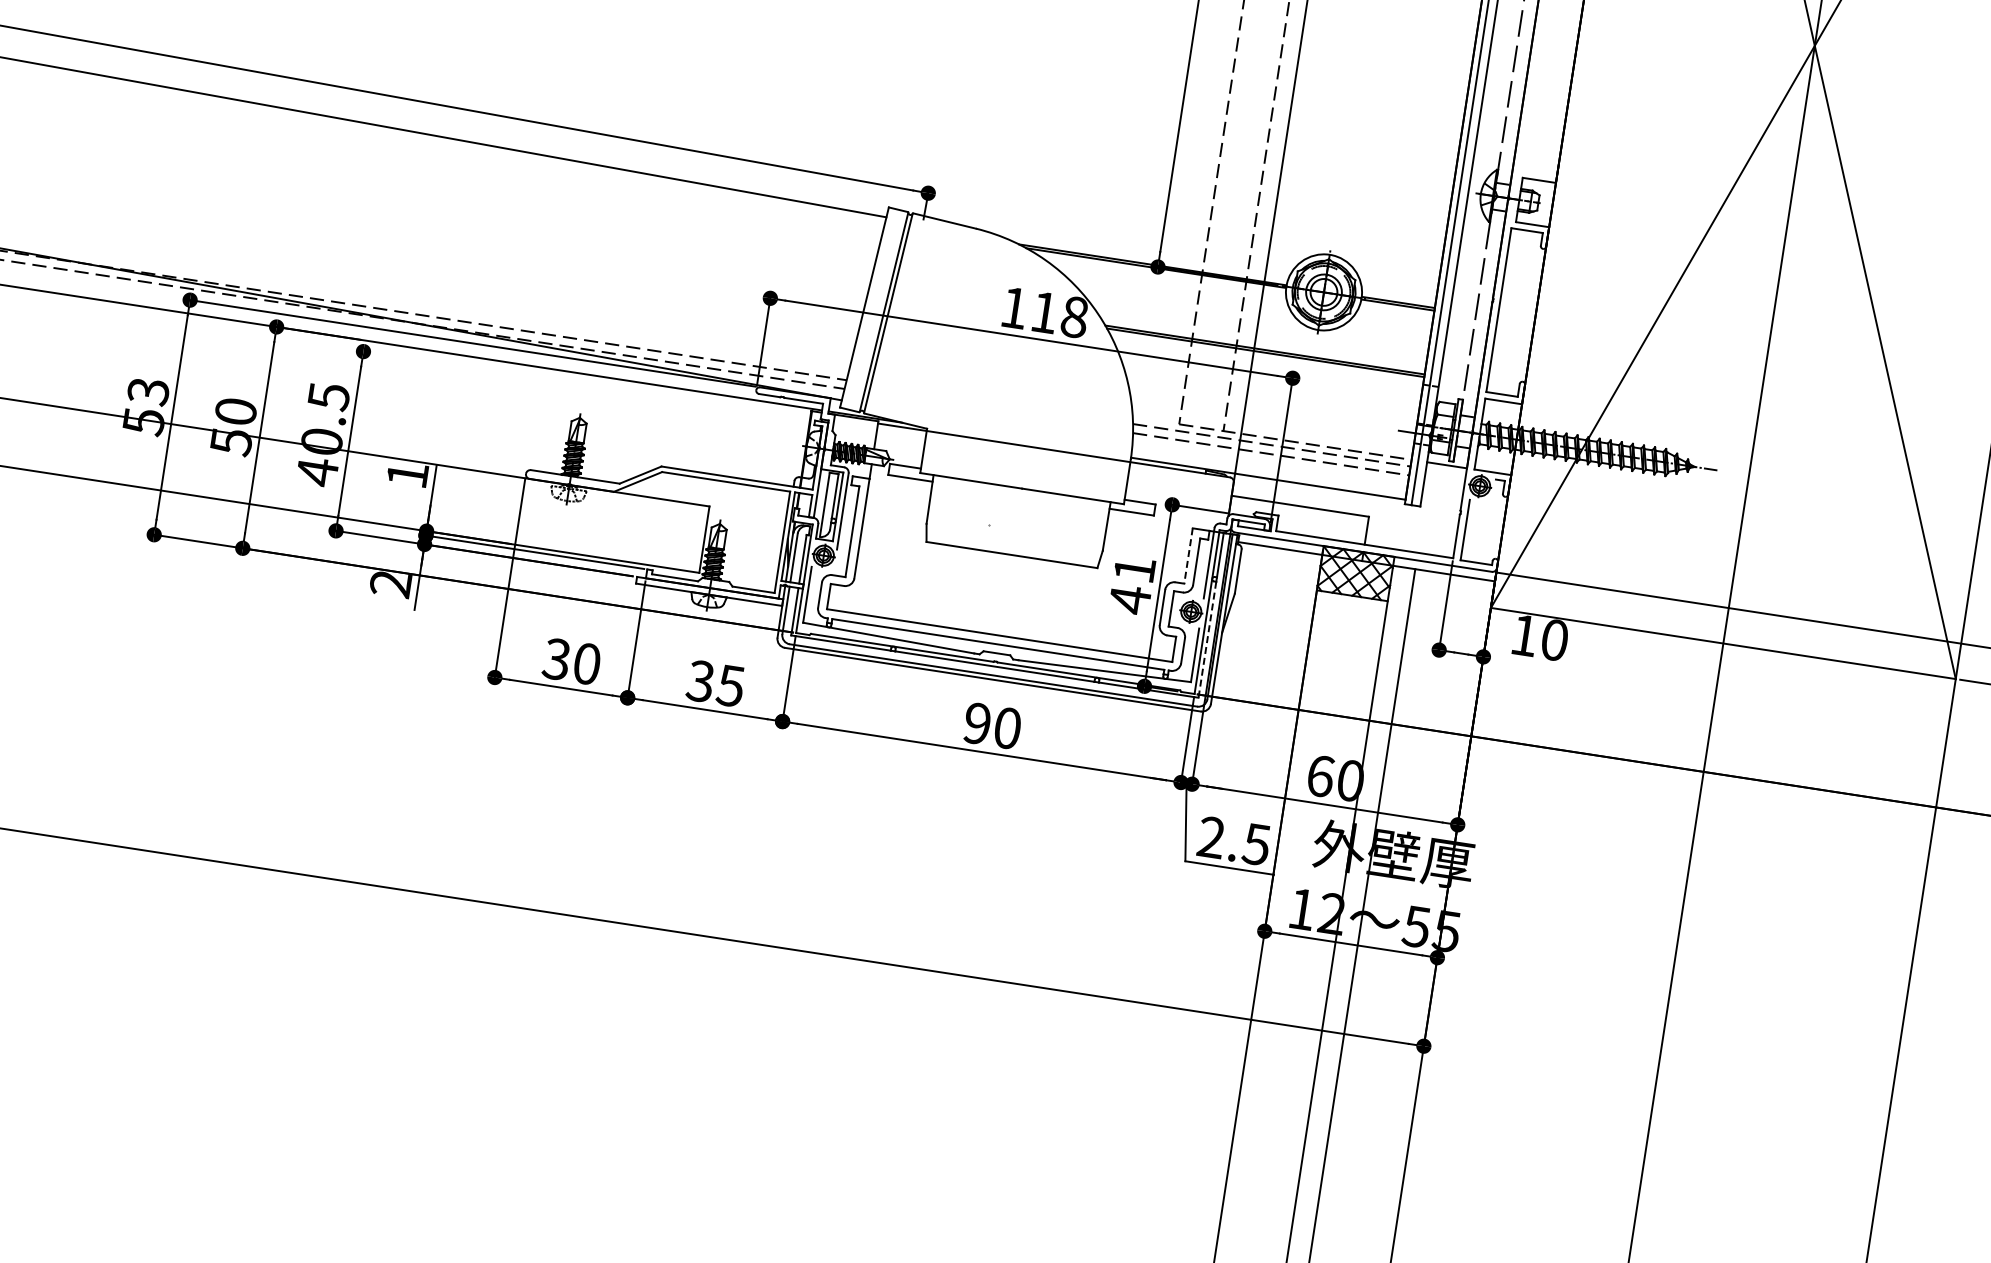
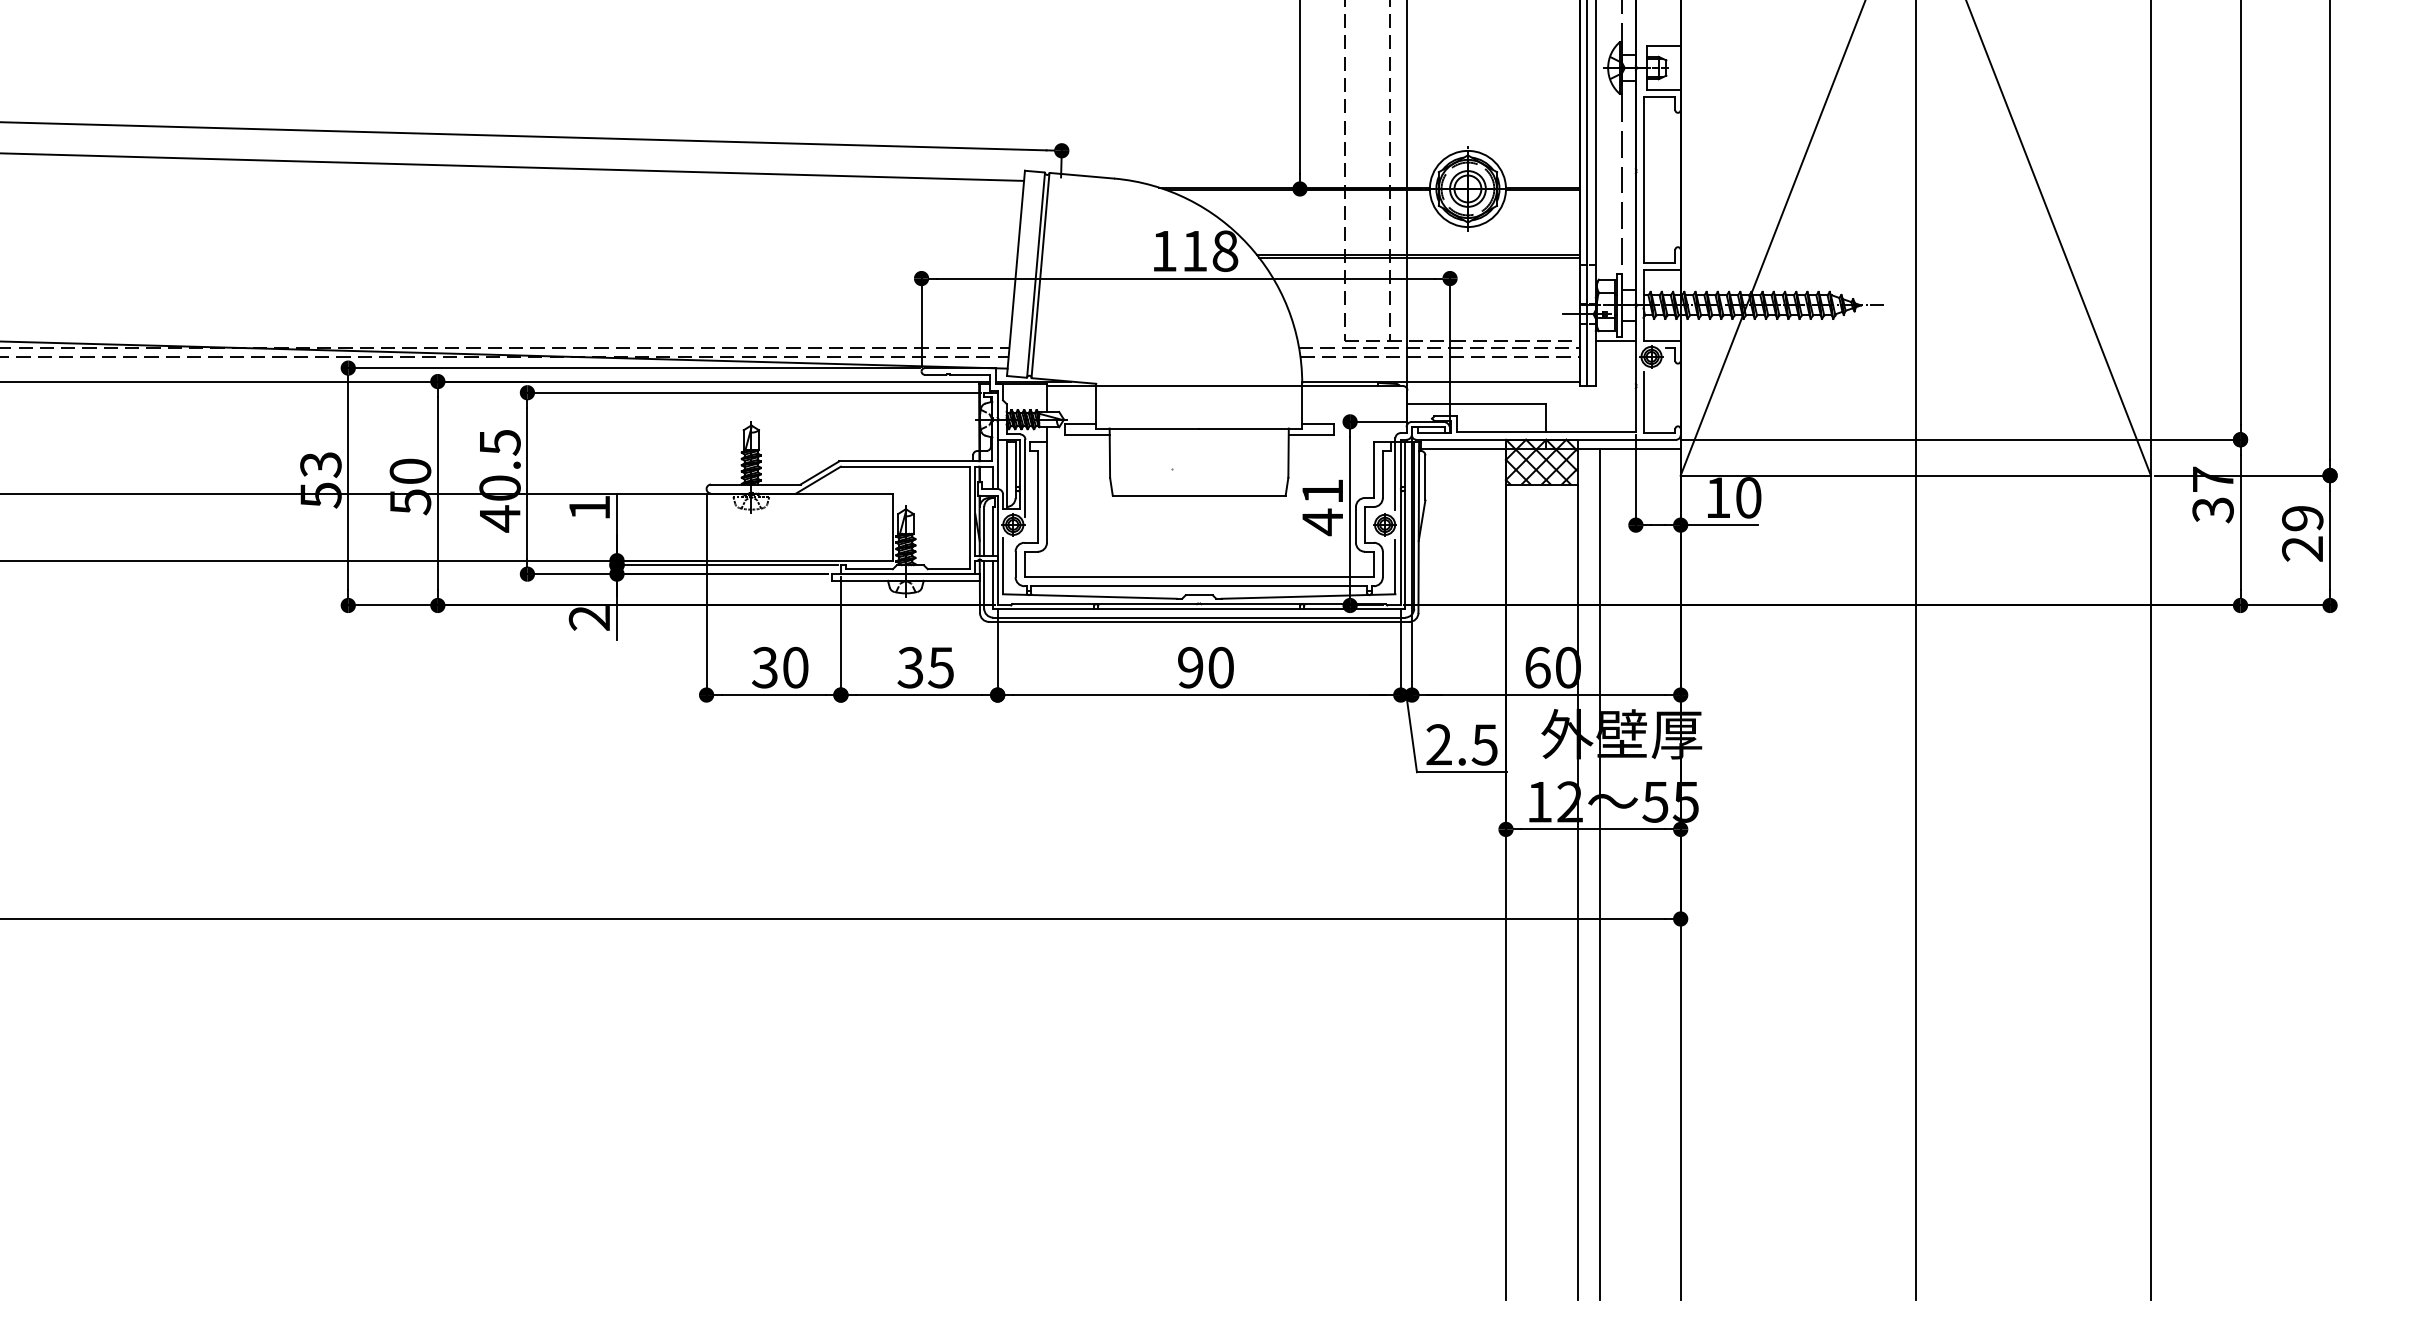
line: (585, 385) -> (751, 392), added
line: (1188, 556) -> (1373, 470), dashed -> solid
line: (1207, 639) -> (1405, 549), dashed -> solid
line: (1520, 662) -> (1718, 525), added

